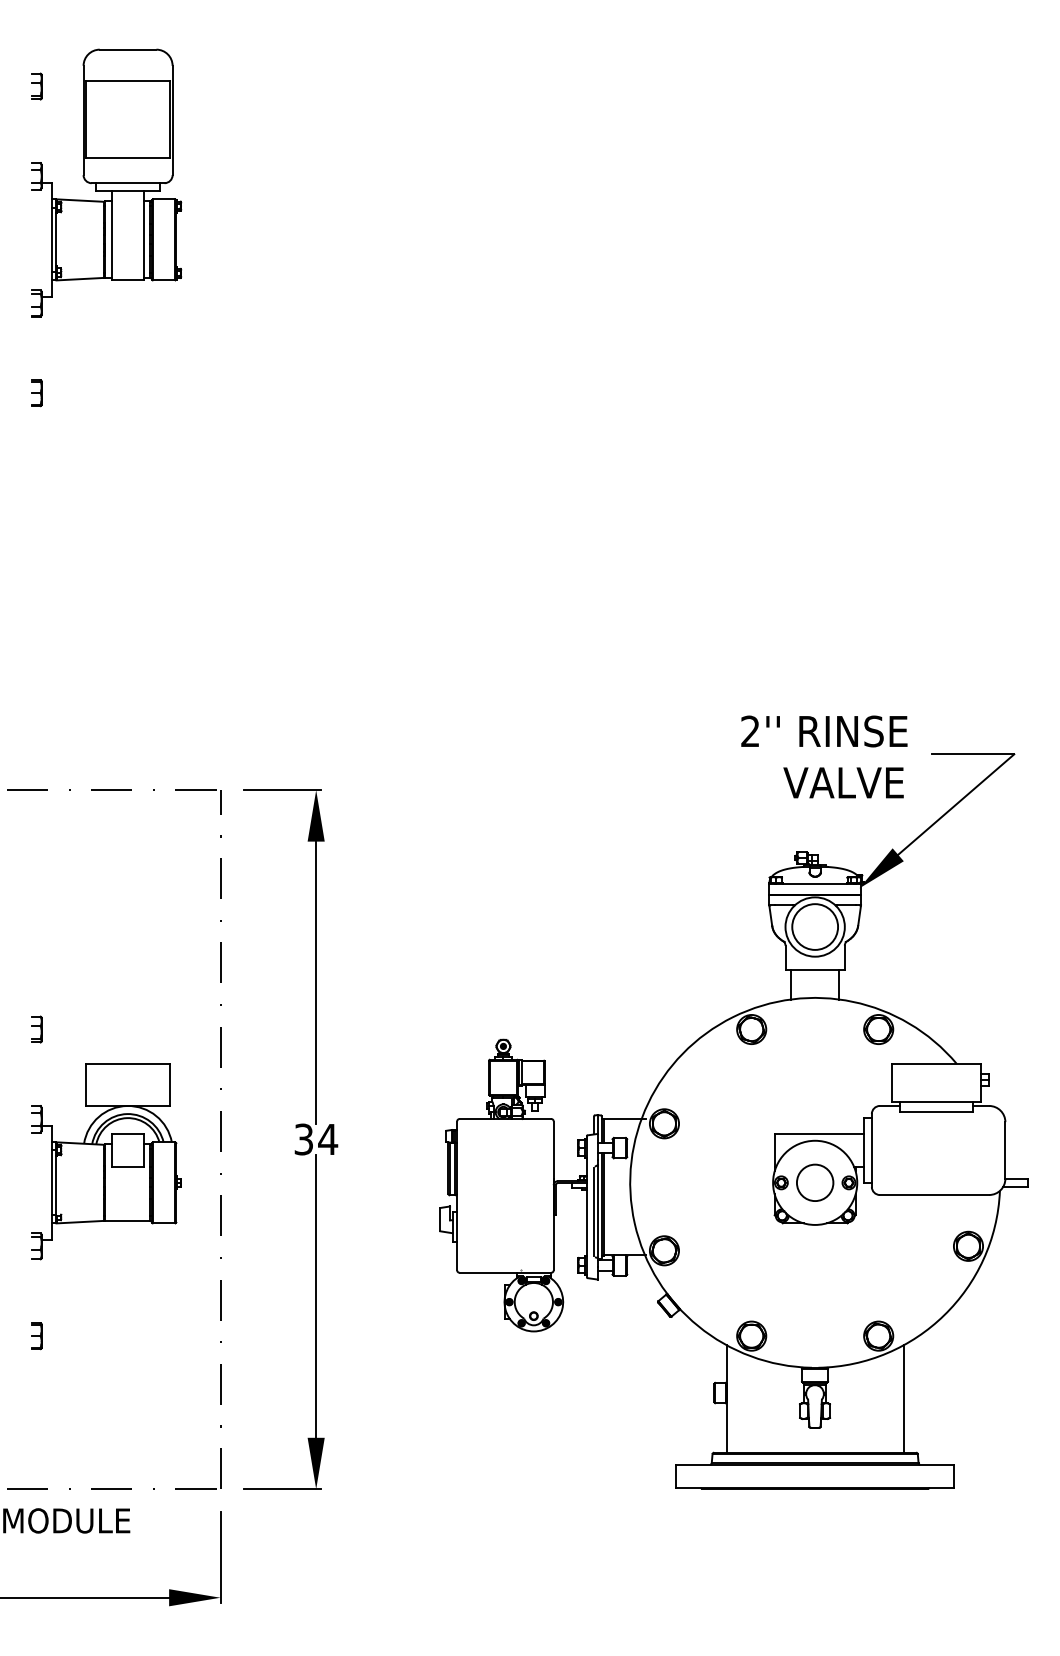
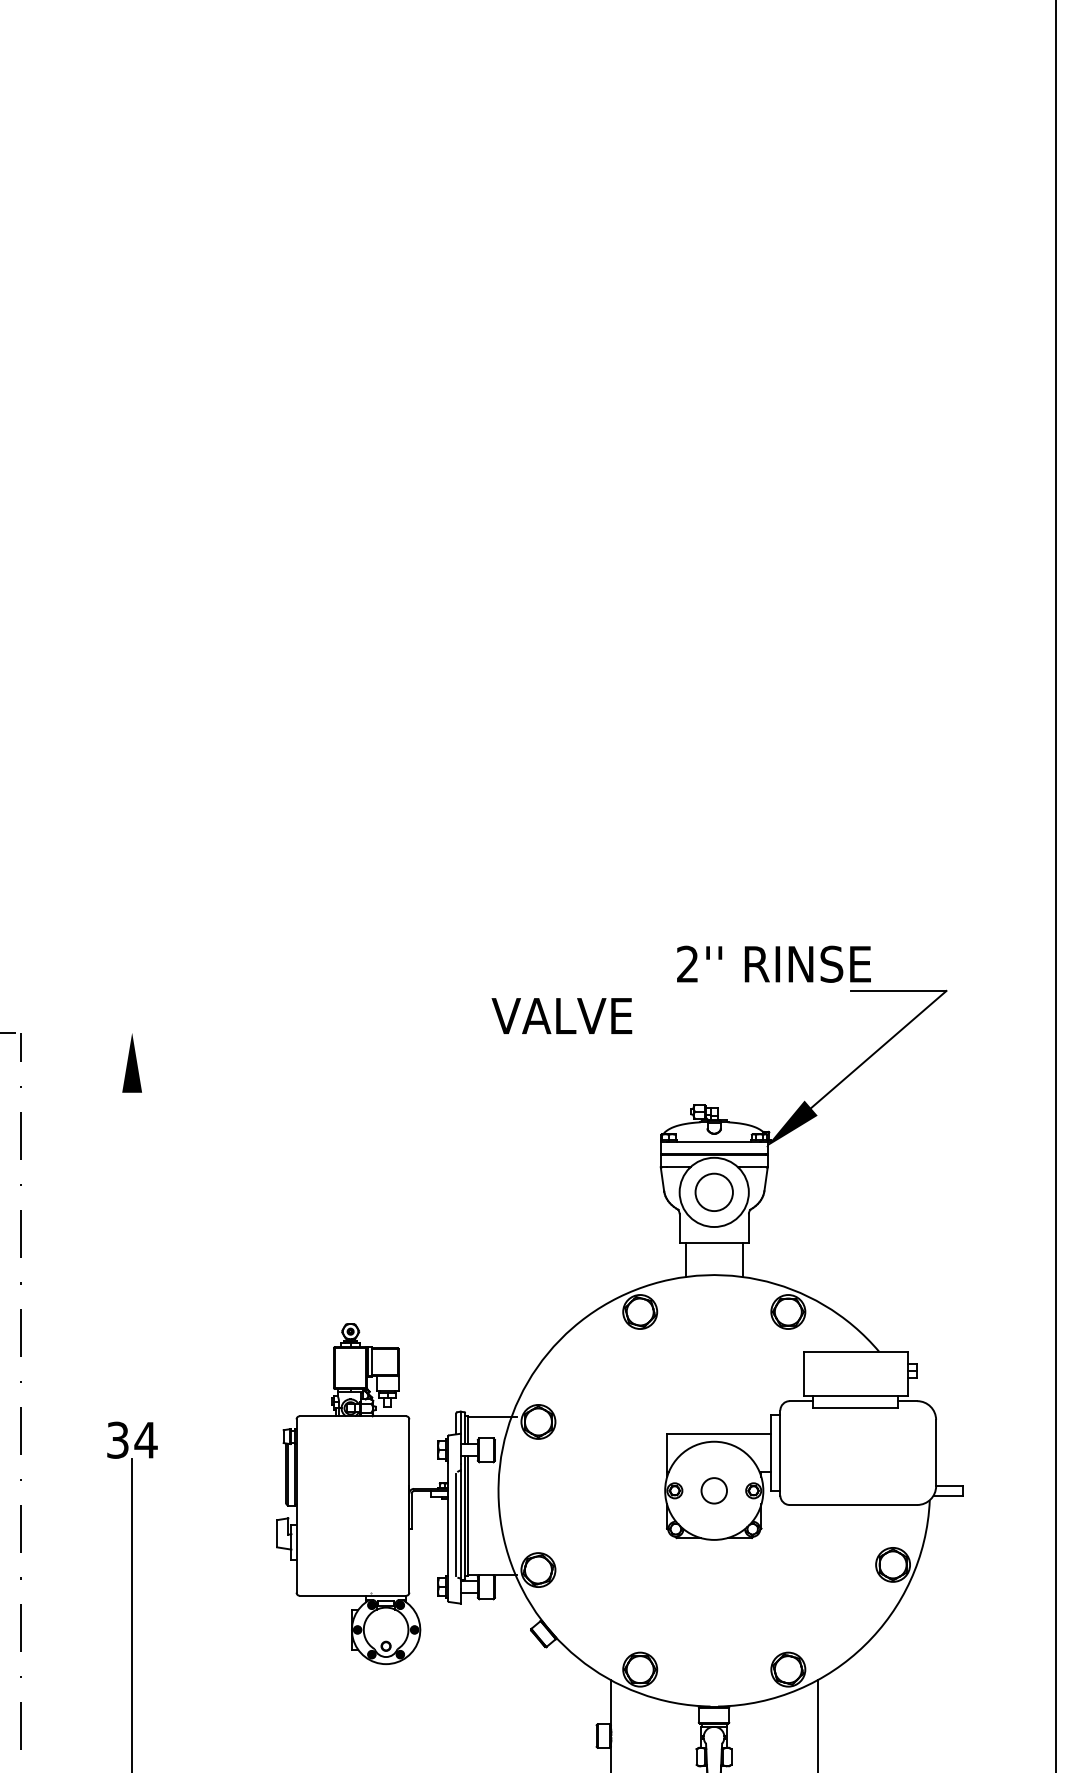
text: (824, 731) -> (774, 964), moved
text: (843, 782) -> (561, 1015), moved
line: (282, 790) -> (92, 1033), removed
circle: (815, 926) -> (714, 1191), size x0.7
line: (316, 982) -> (132, 1257), removed
circle: (814, 1182) -> (713, 1490), size x0.6

